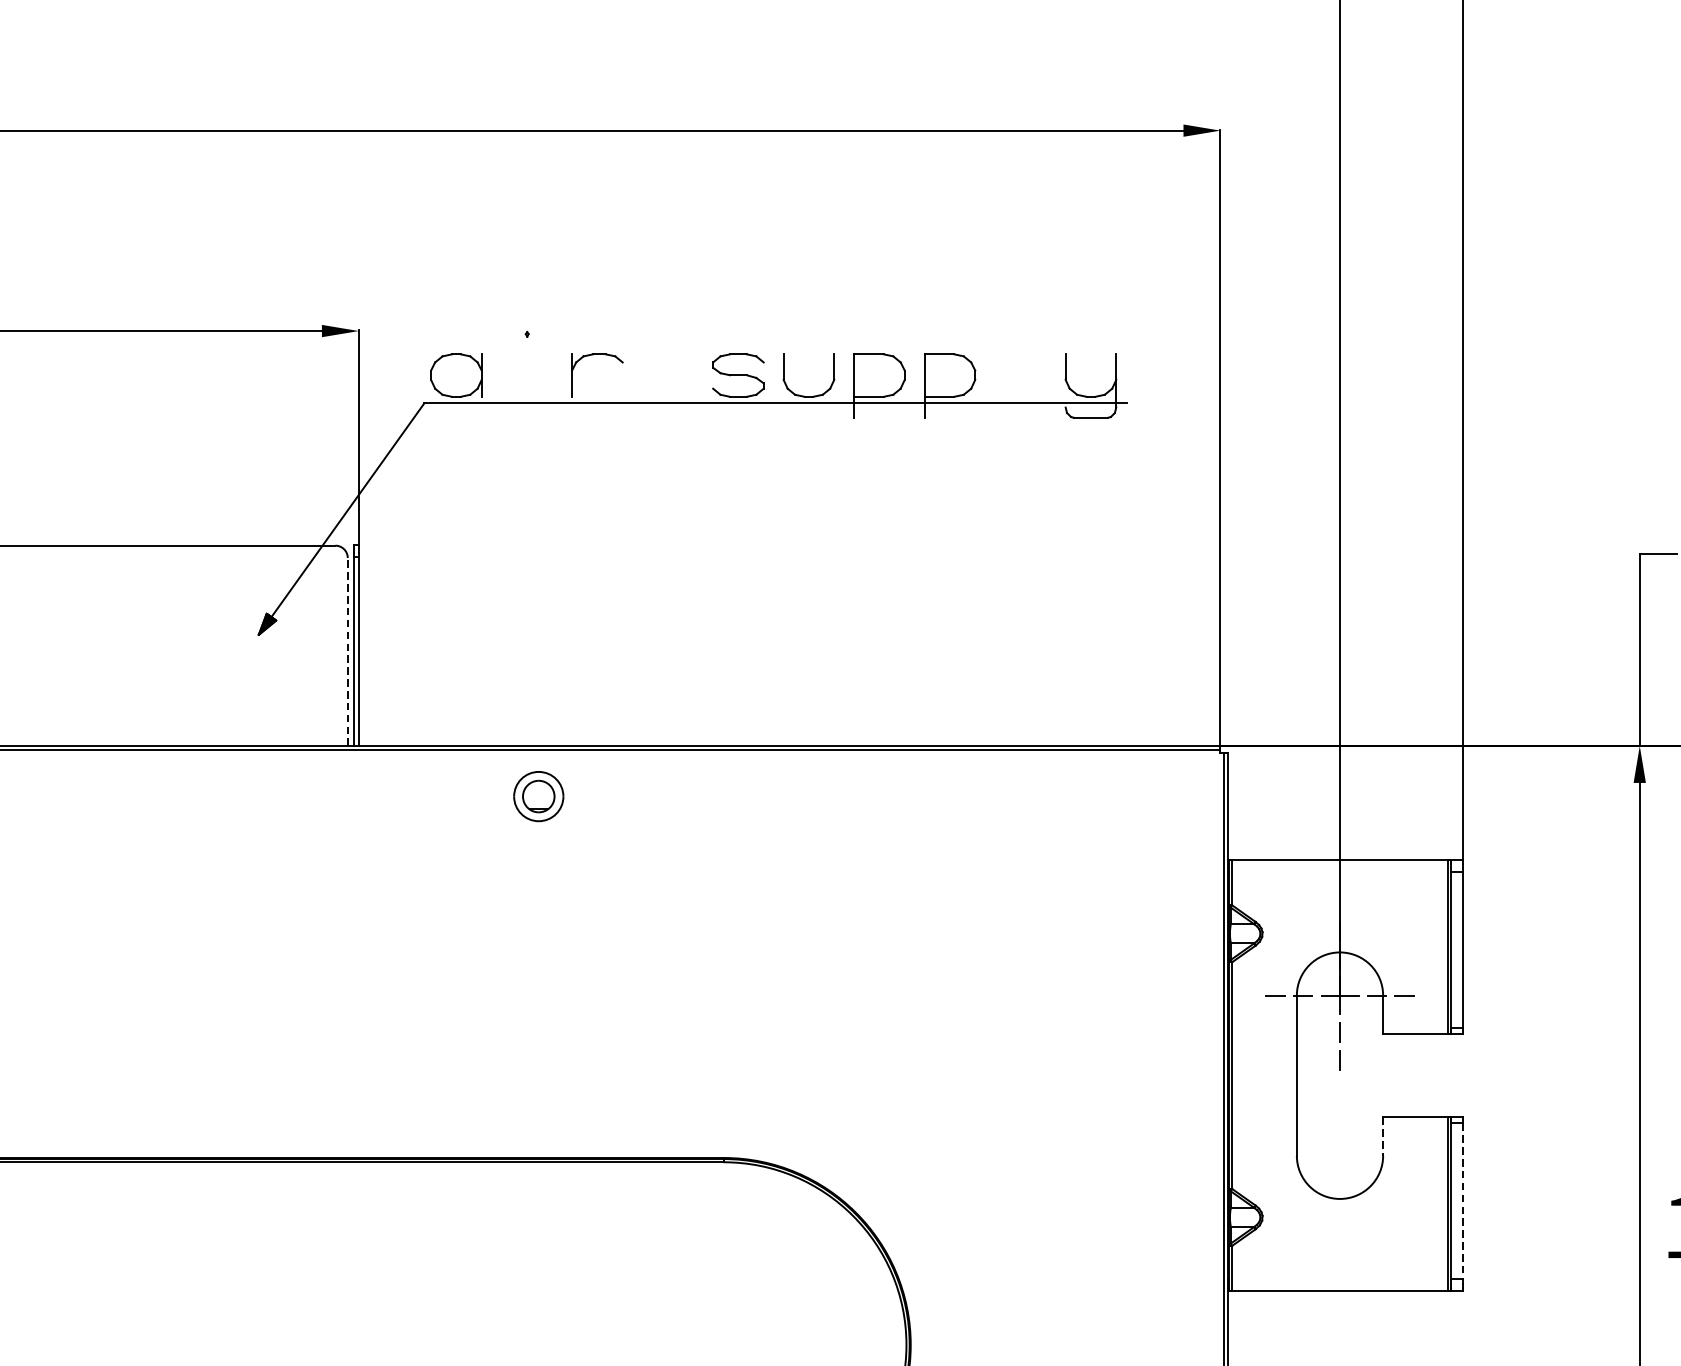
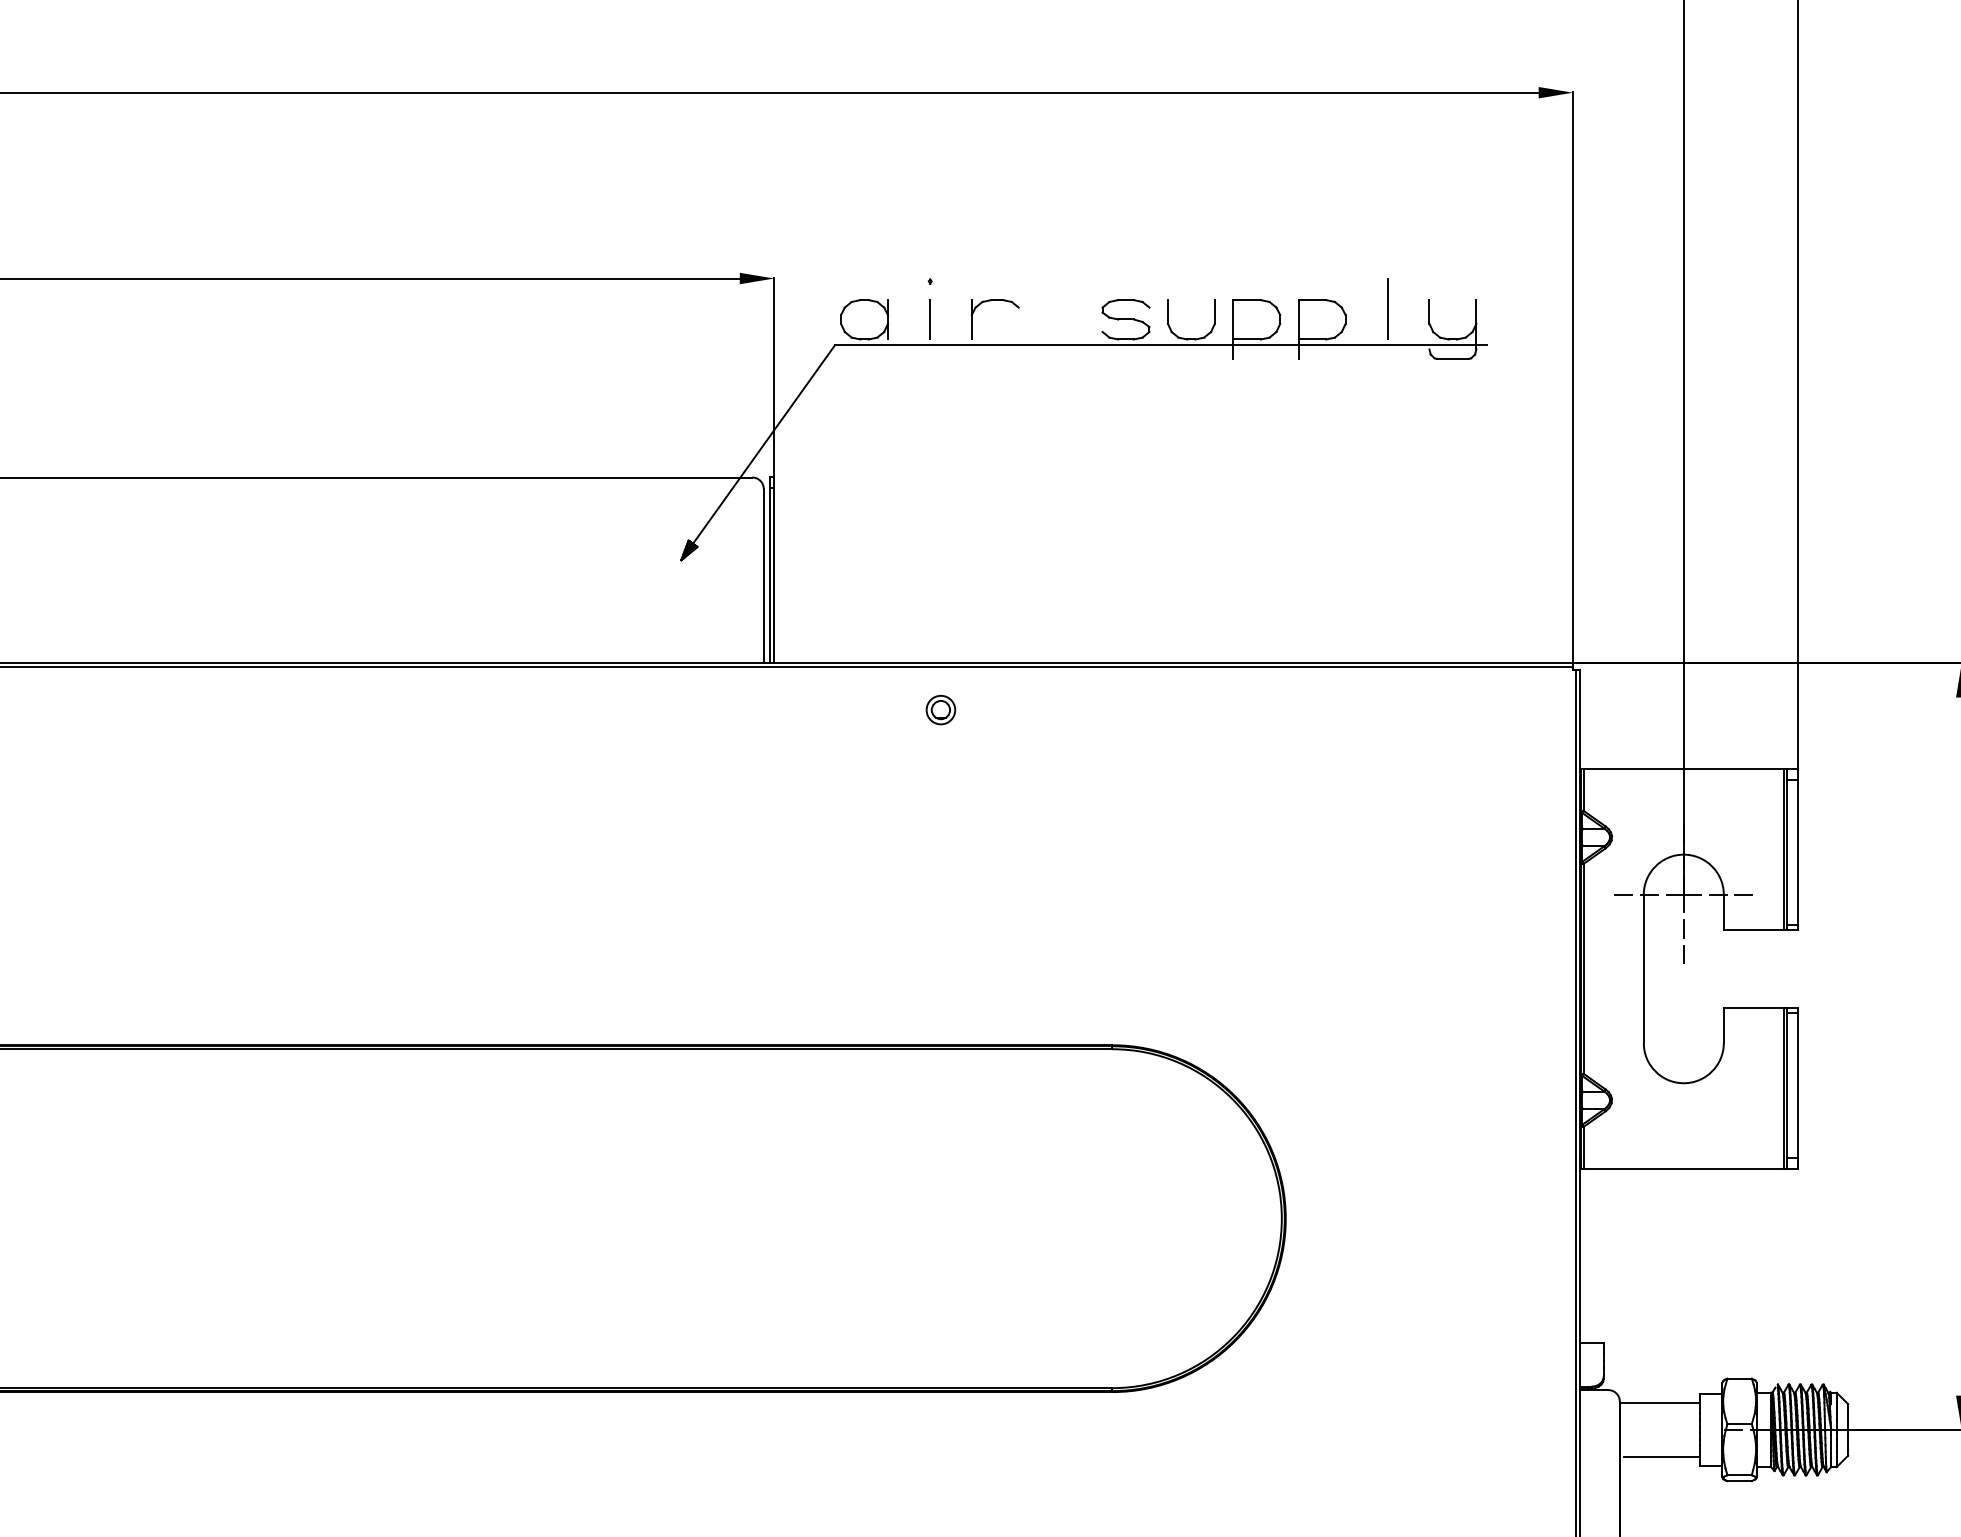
line: (1020, 364) -> (1387, 309), added
line: (527, 375) -> (930, 319), added
line: (347, 651) -> (763, 575), dashed -> solid
part: (538, 795) -> (940, 709), size x0.62
line: (1382, 1136) -> (1723, 1025), dashed -> solid
line: (1463, 1201) -> (1798, 1085), dashed -> solid

